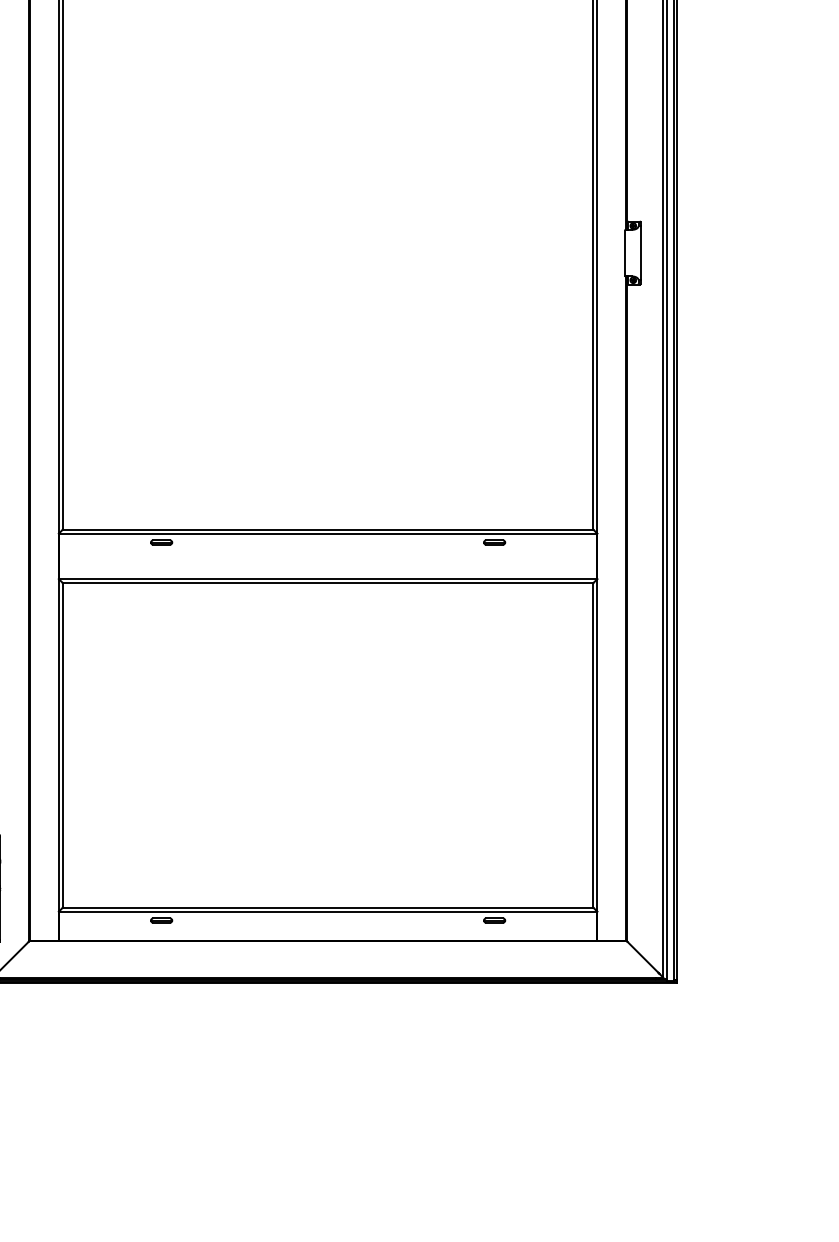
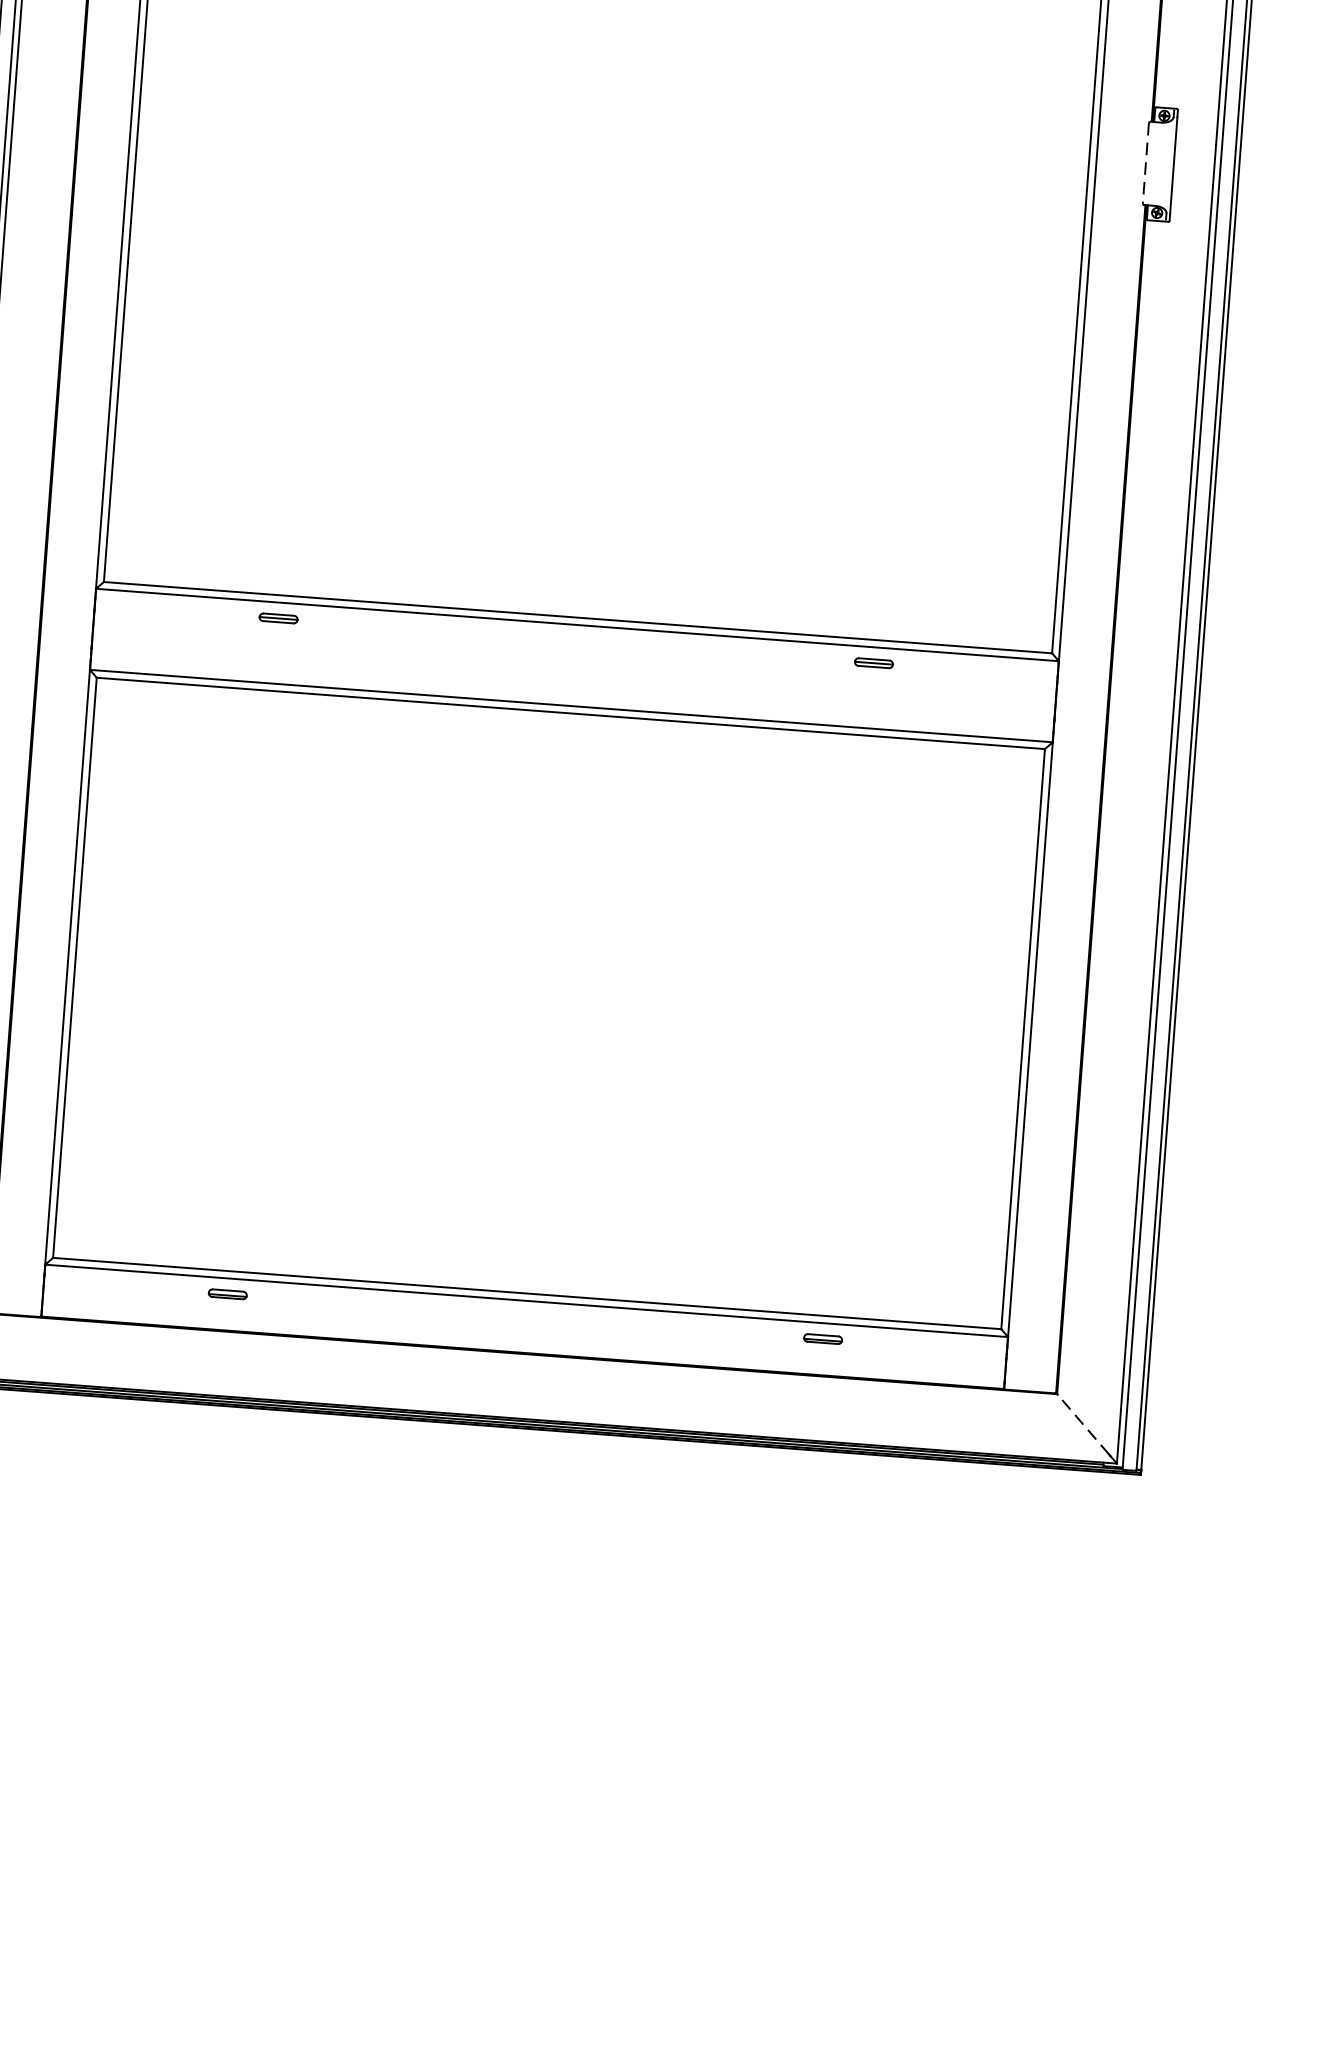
line: (624, 253) -> (1145, 163), solid -> dashed
line: (642, 957) -> (1082, 1424), solid -> dashed

